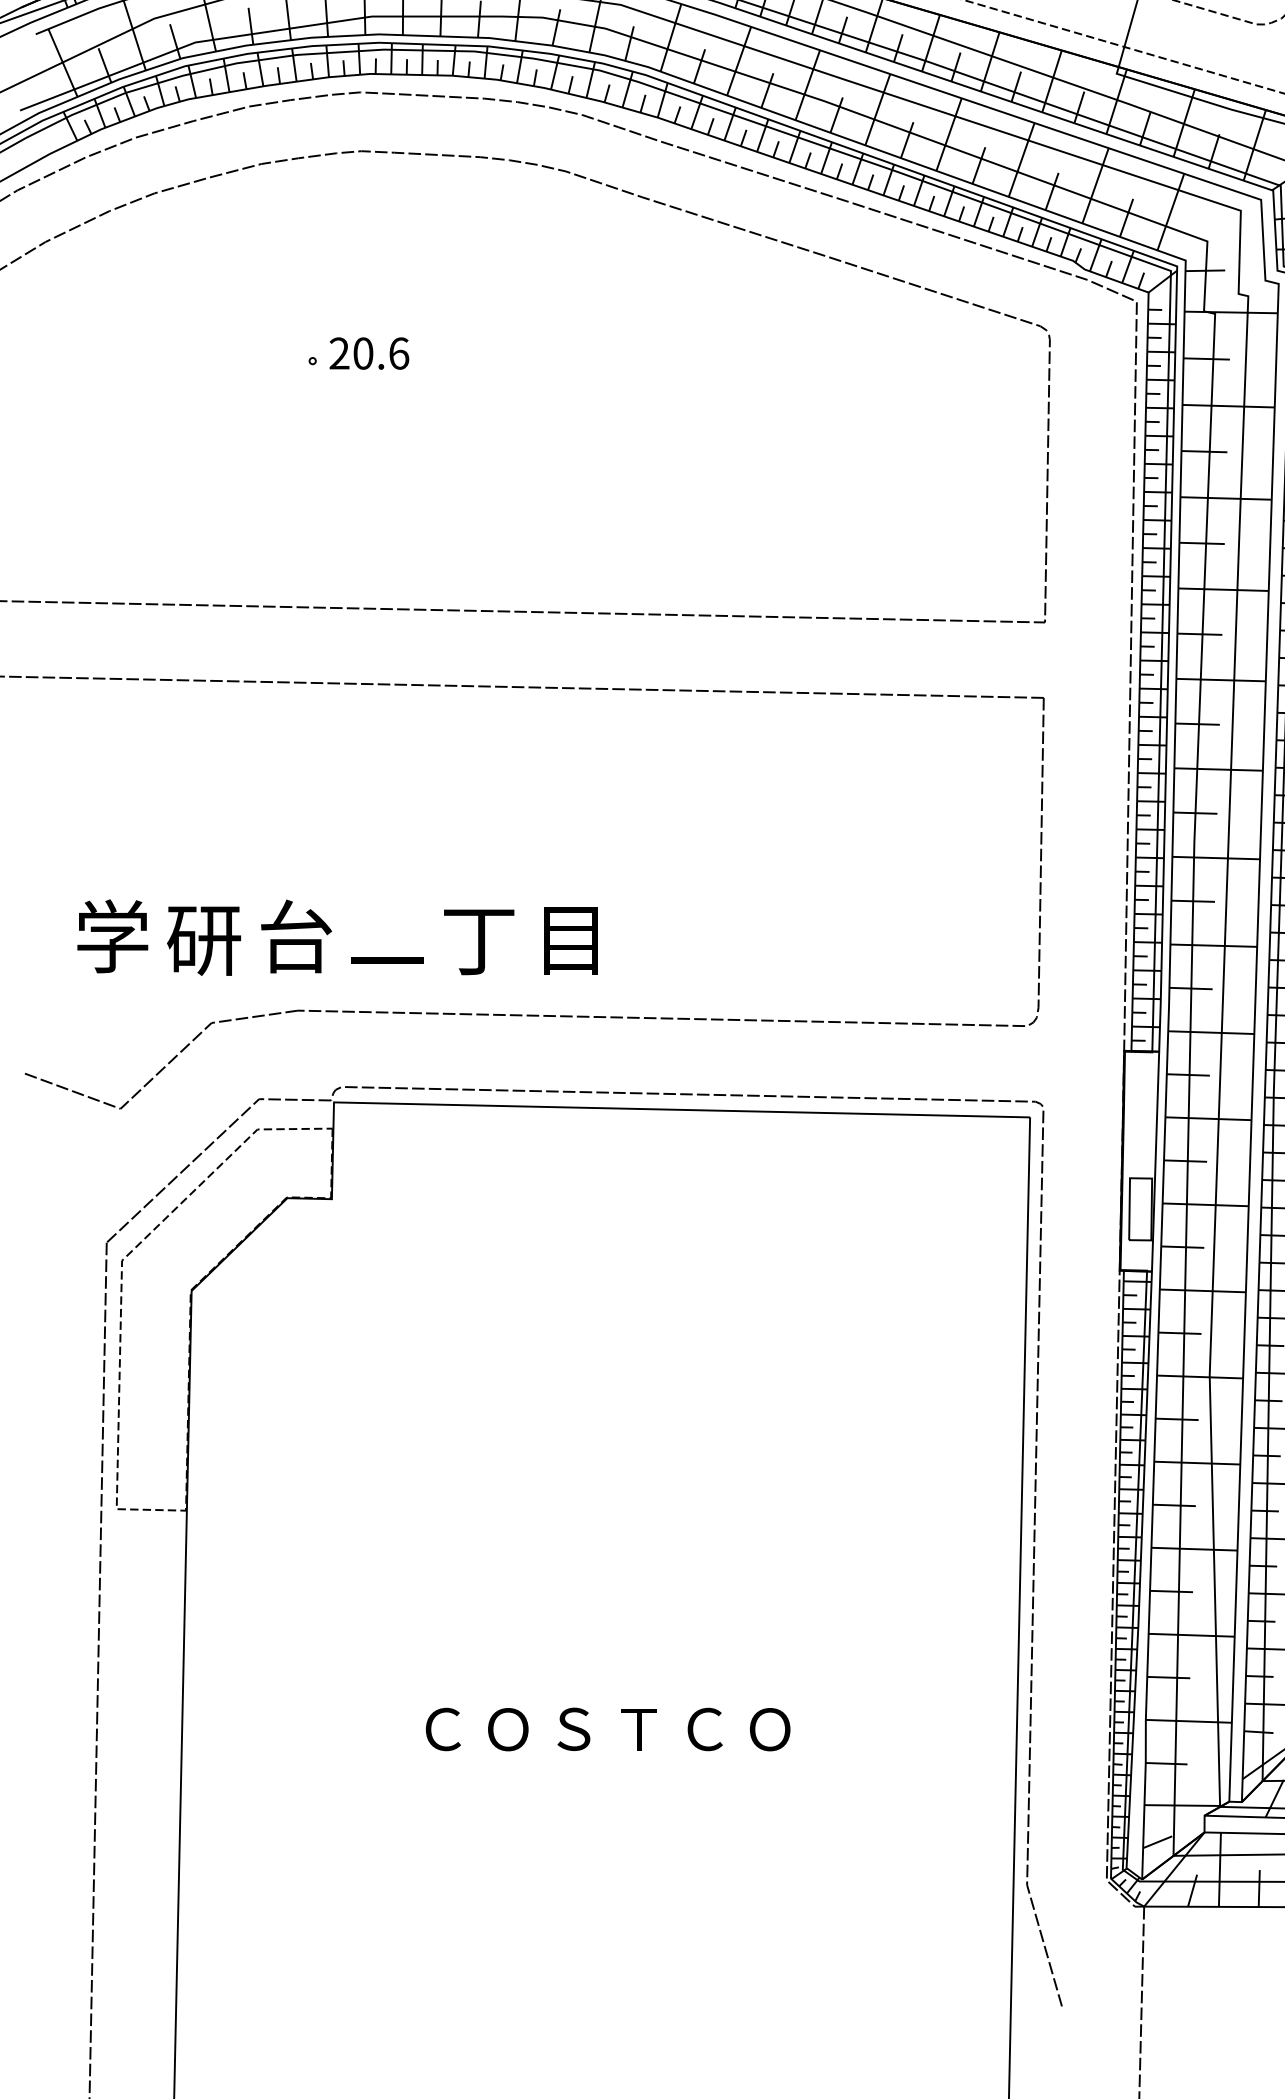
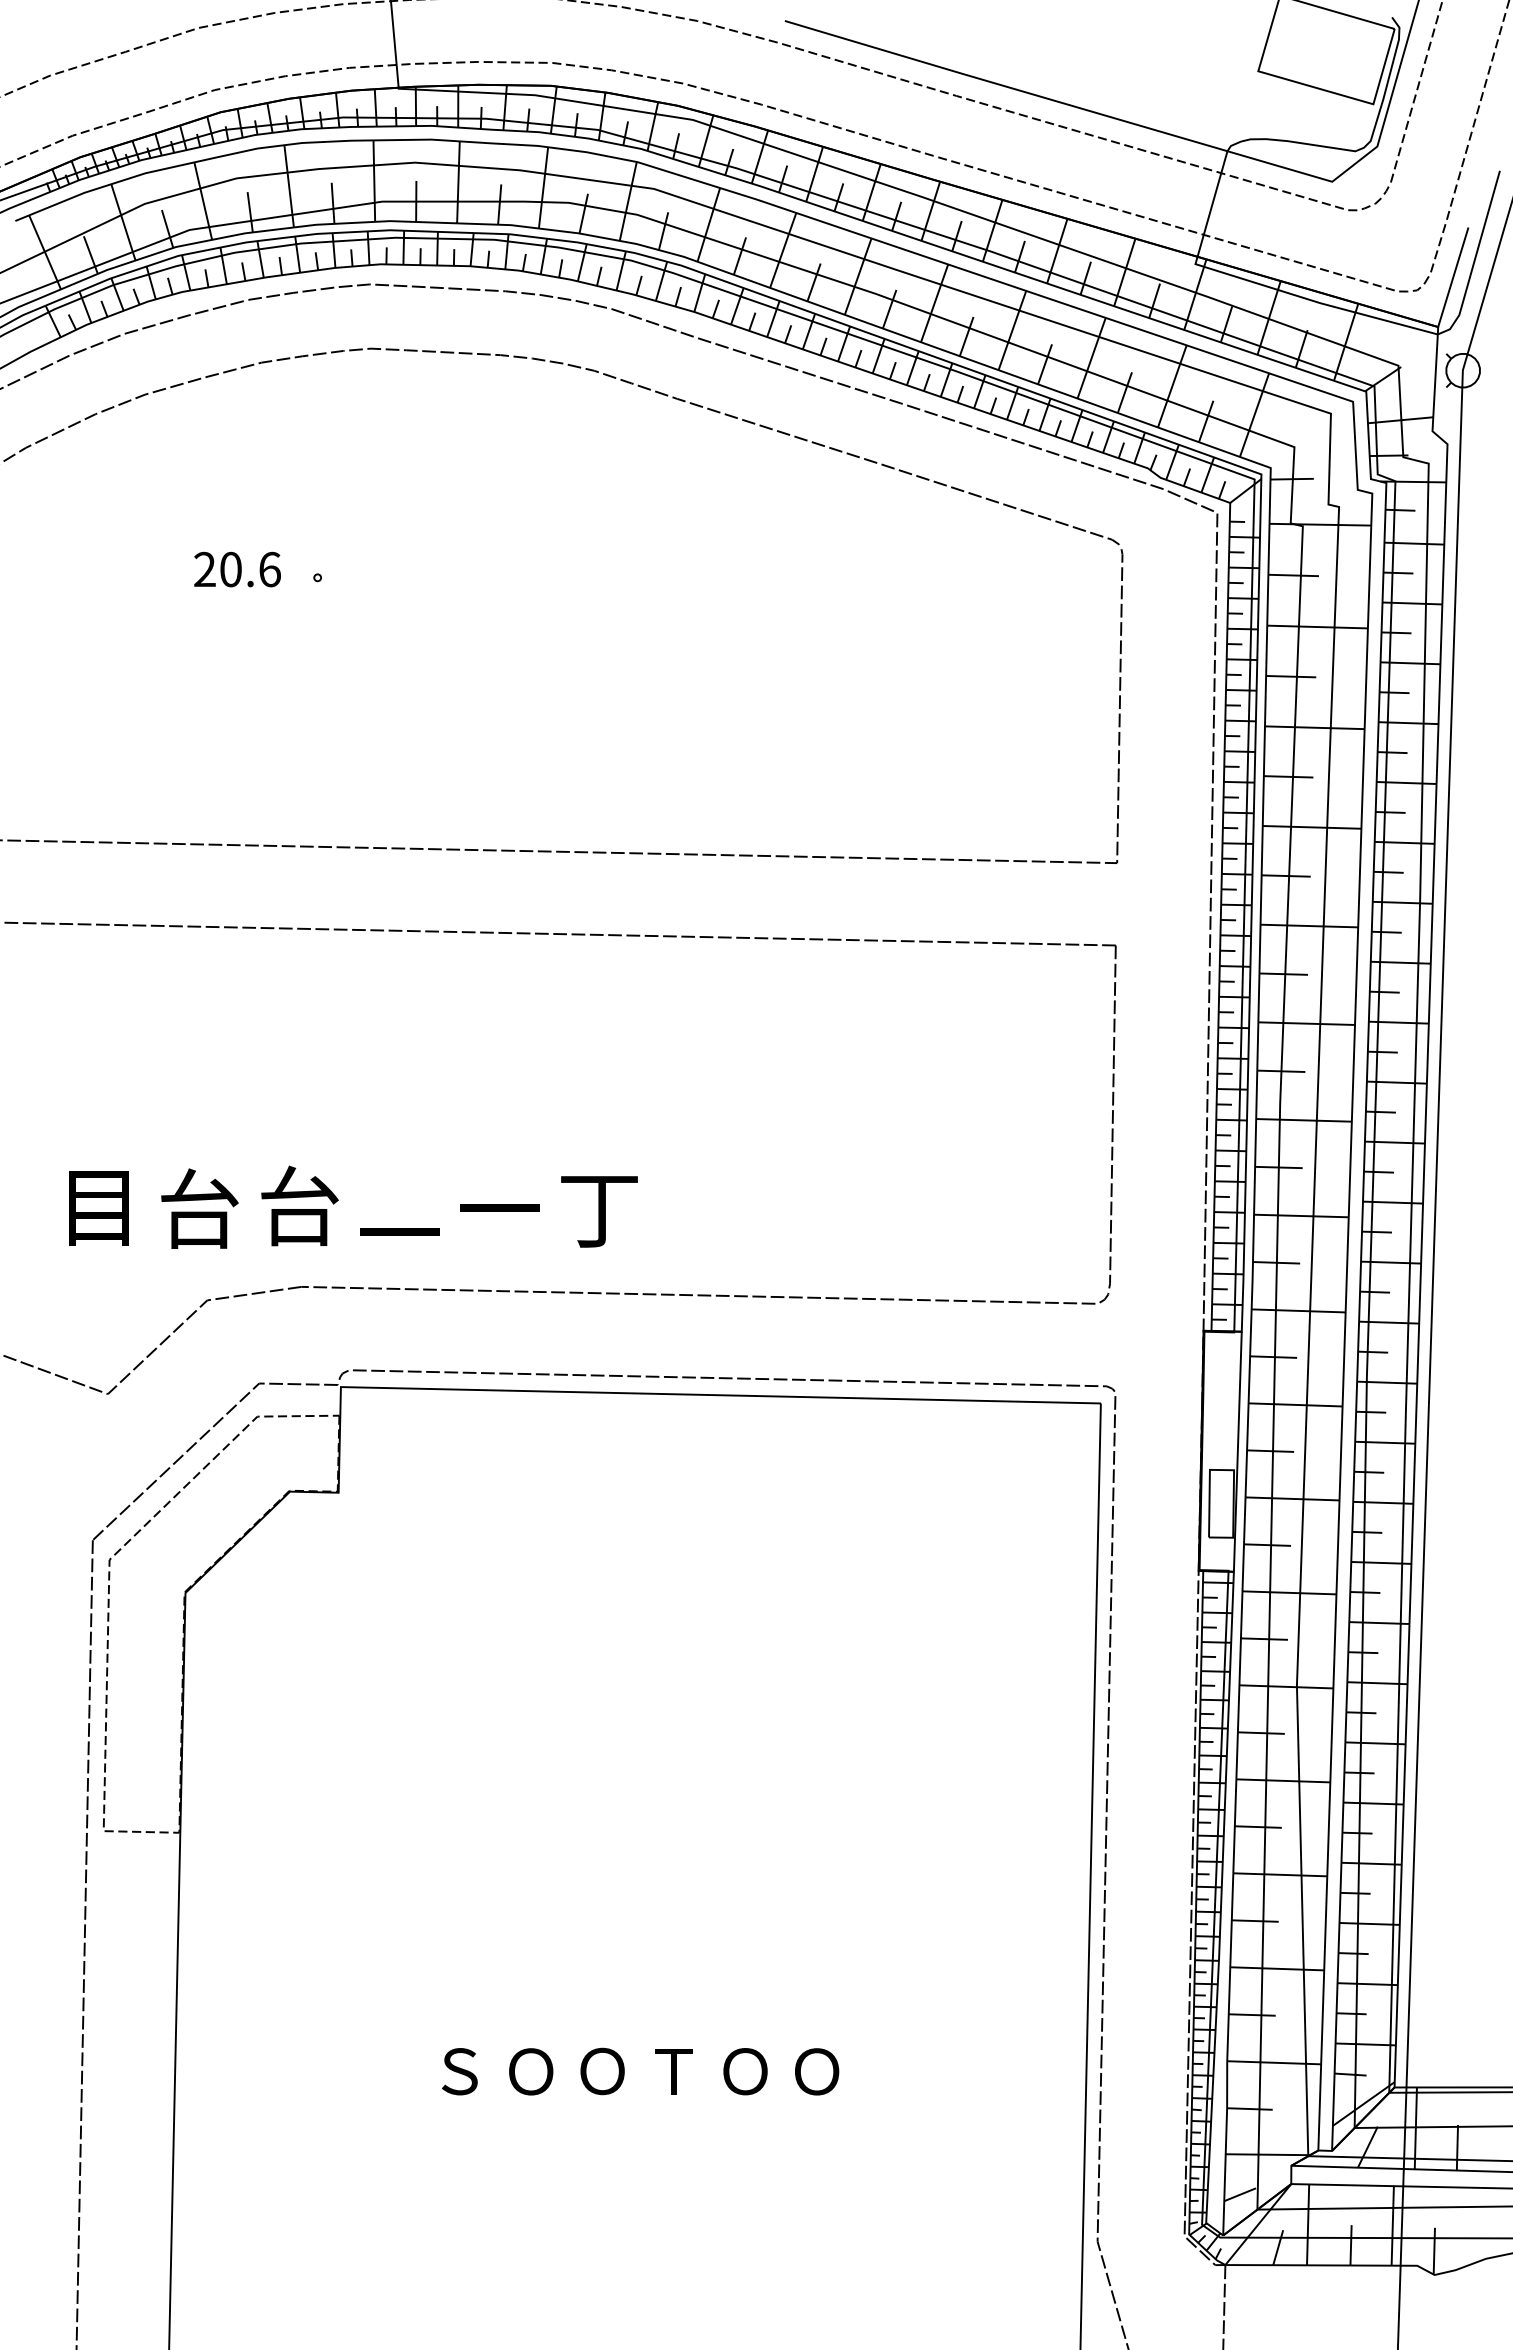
text: (369, 353) -> (237, 569), moved
text: (112, 936) -> (99, 1205), 学 -> 目
text: (203, 938) -> (198, 1208), 研 -> 台
text: (570, 940) -> (599, 1210), 目 -> 丁
text: (479, 942) -> (499, 1212), 丁 -> 一
text: (443, 1729) -> (460, 2071), Ｃ -> Ｓ
text: (573, 1729) -> (602, 2071), Ｓ -> Ｏ
text: (704, 1729) -> (745, 2071), Ｃ -> Ｏ

